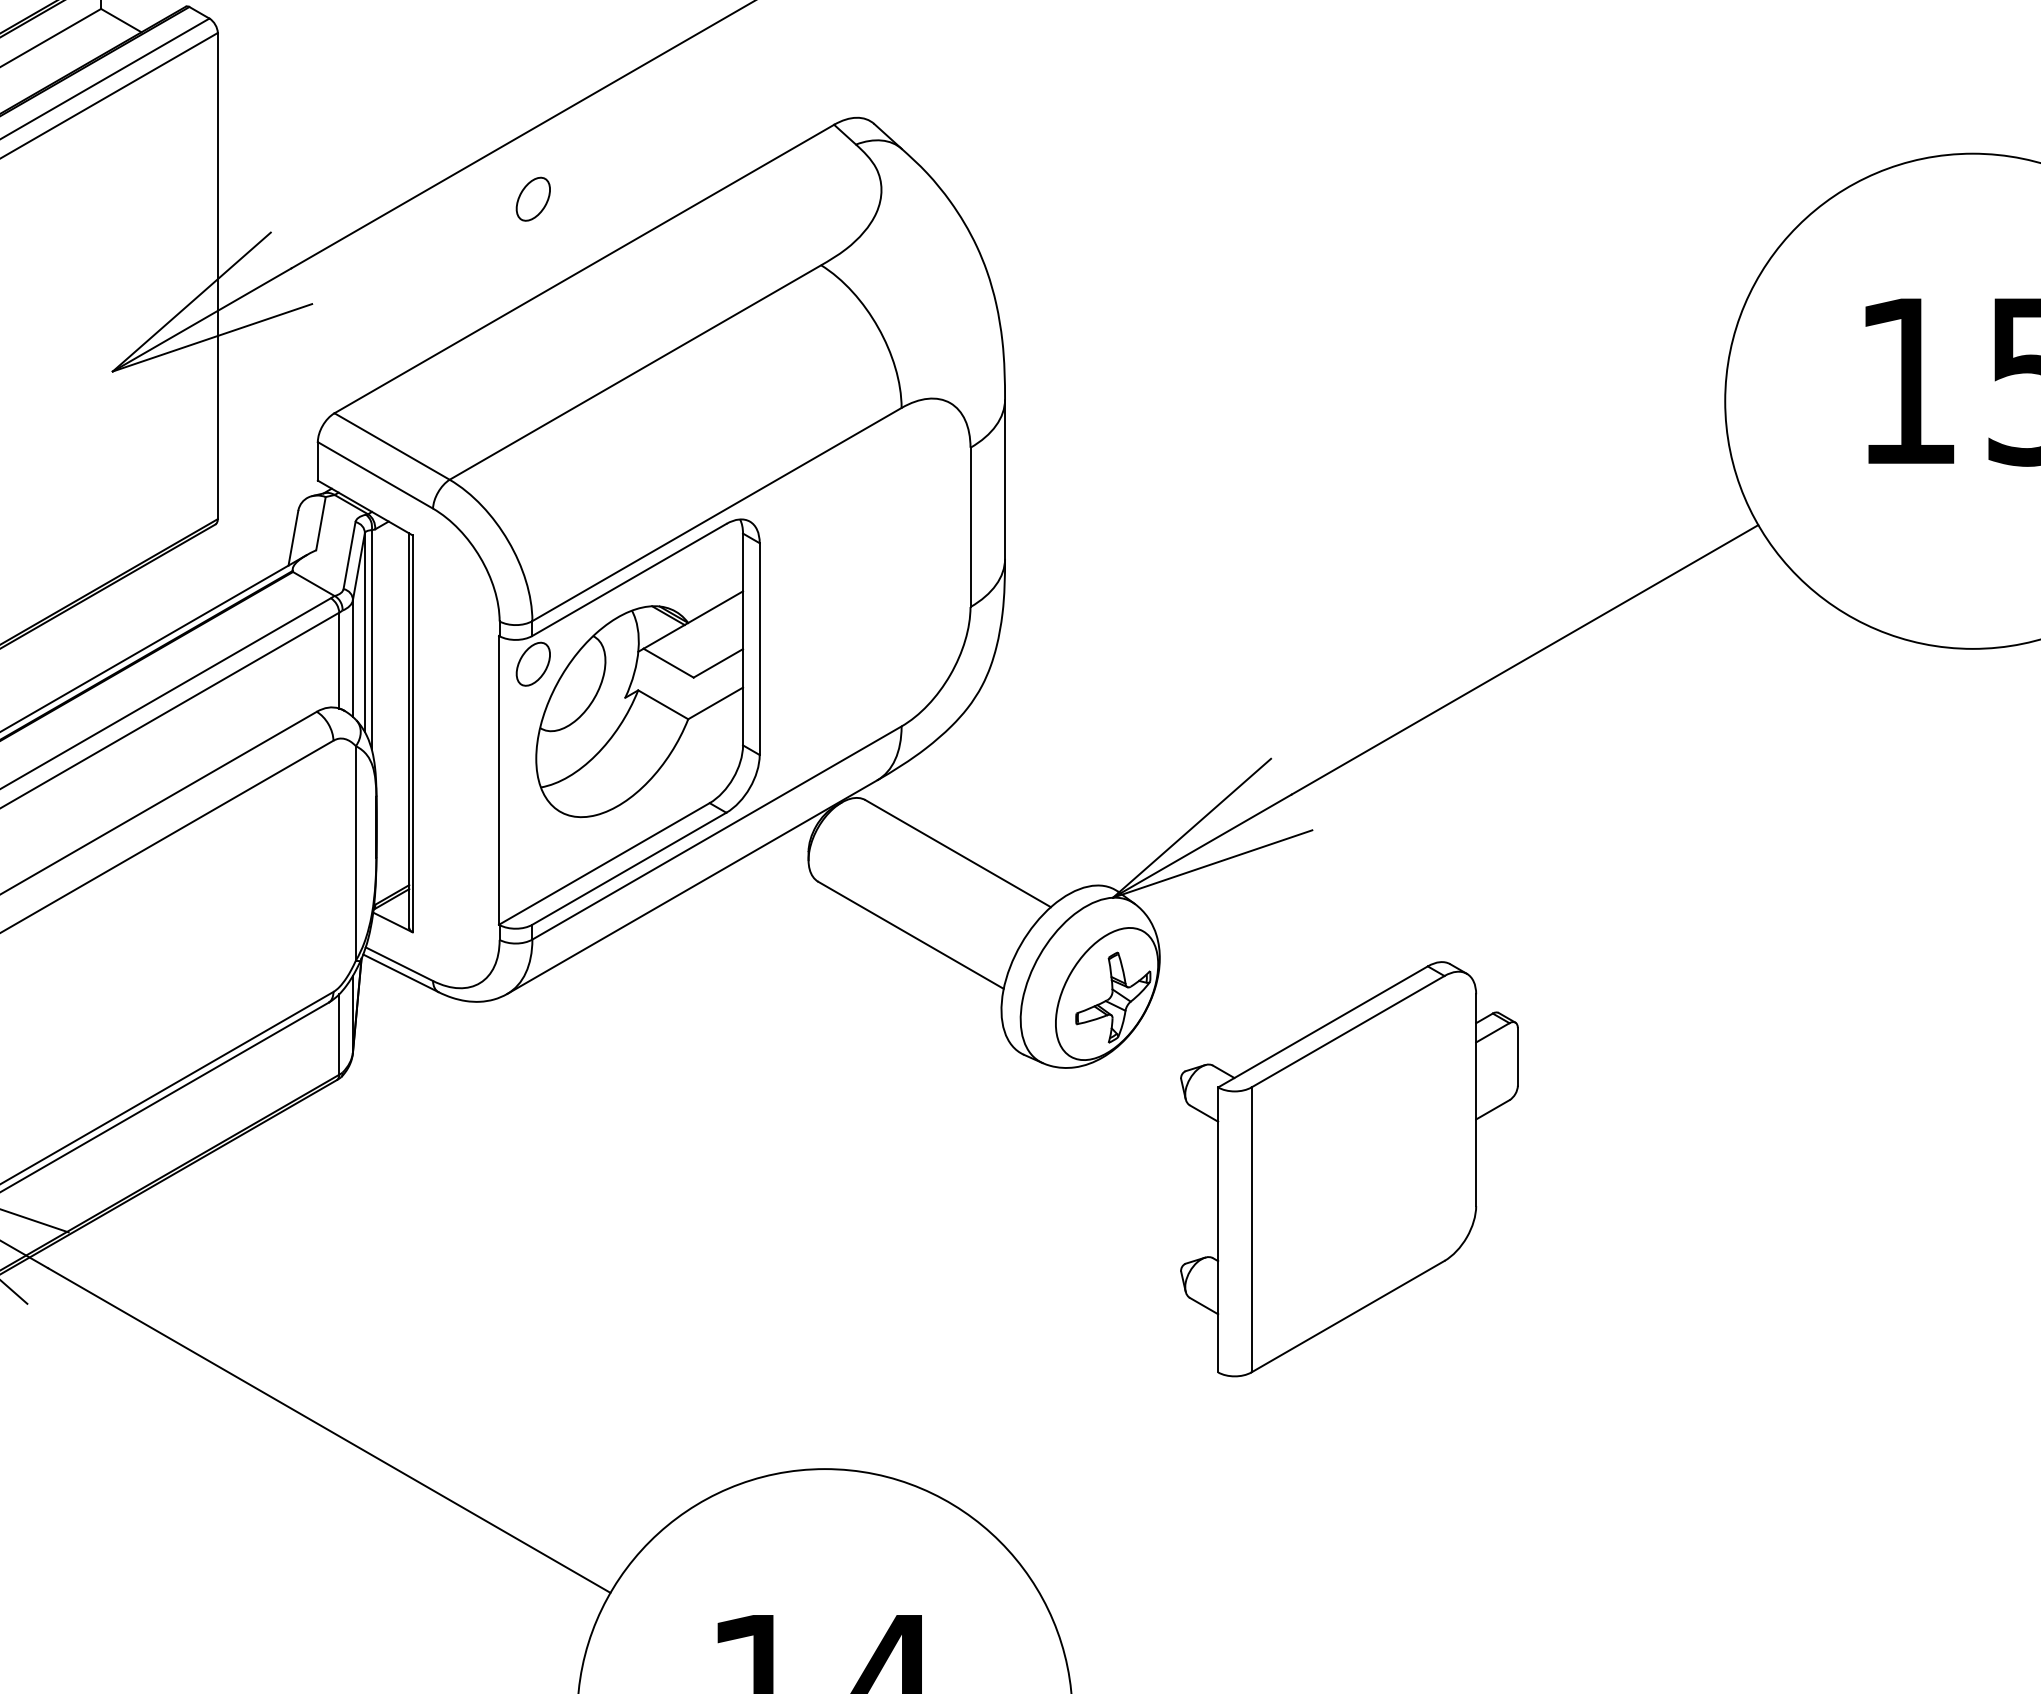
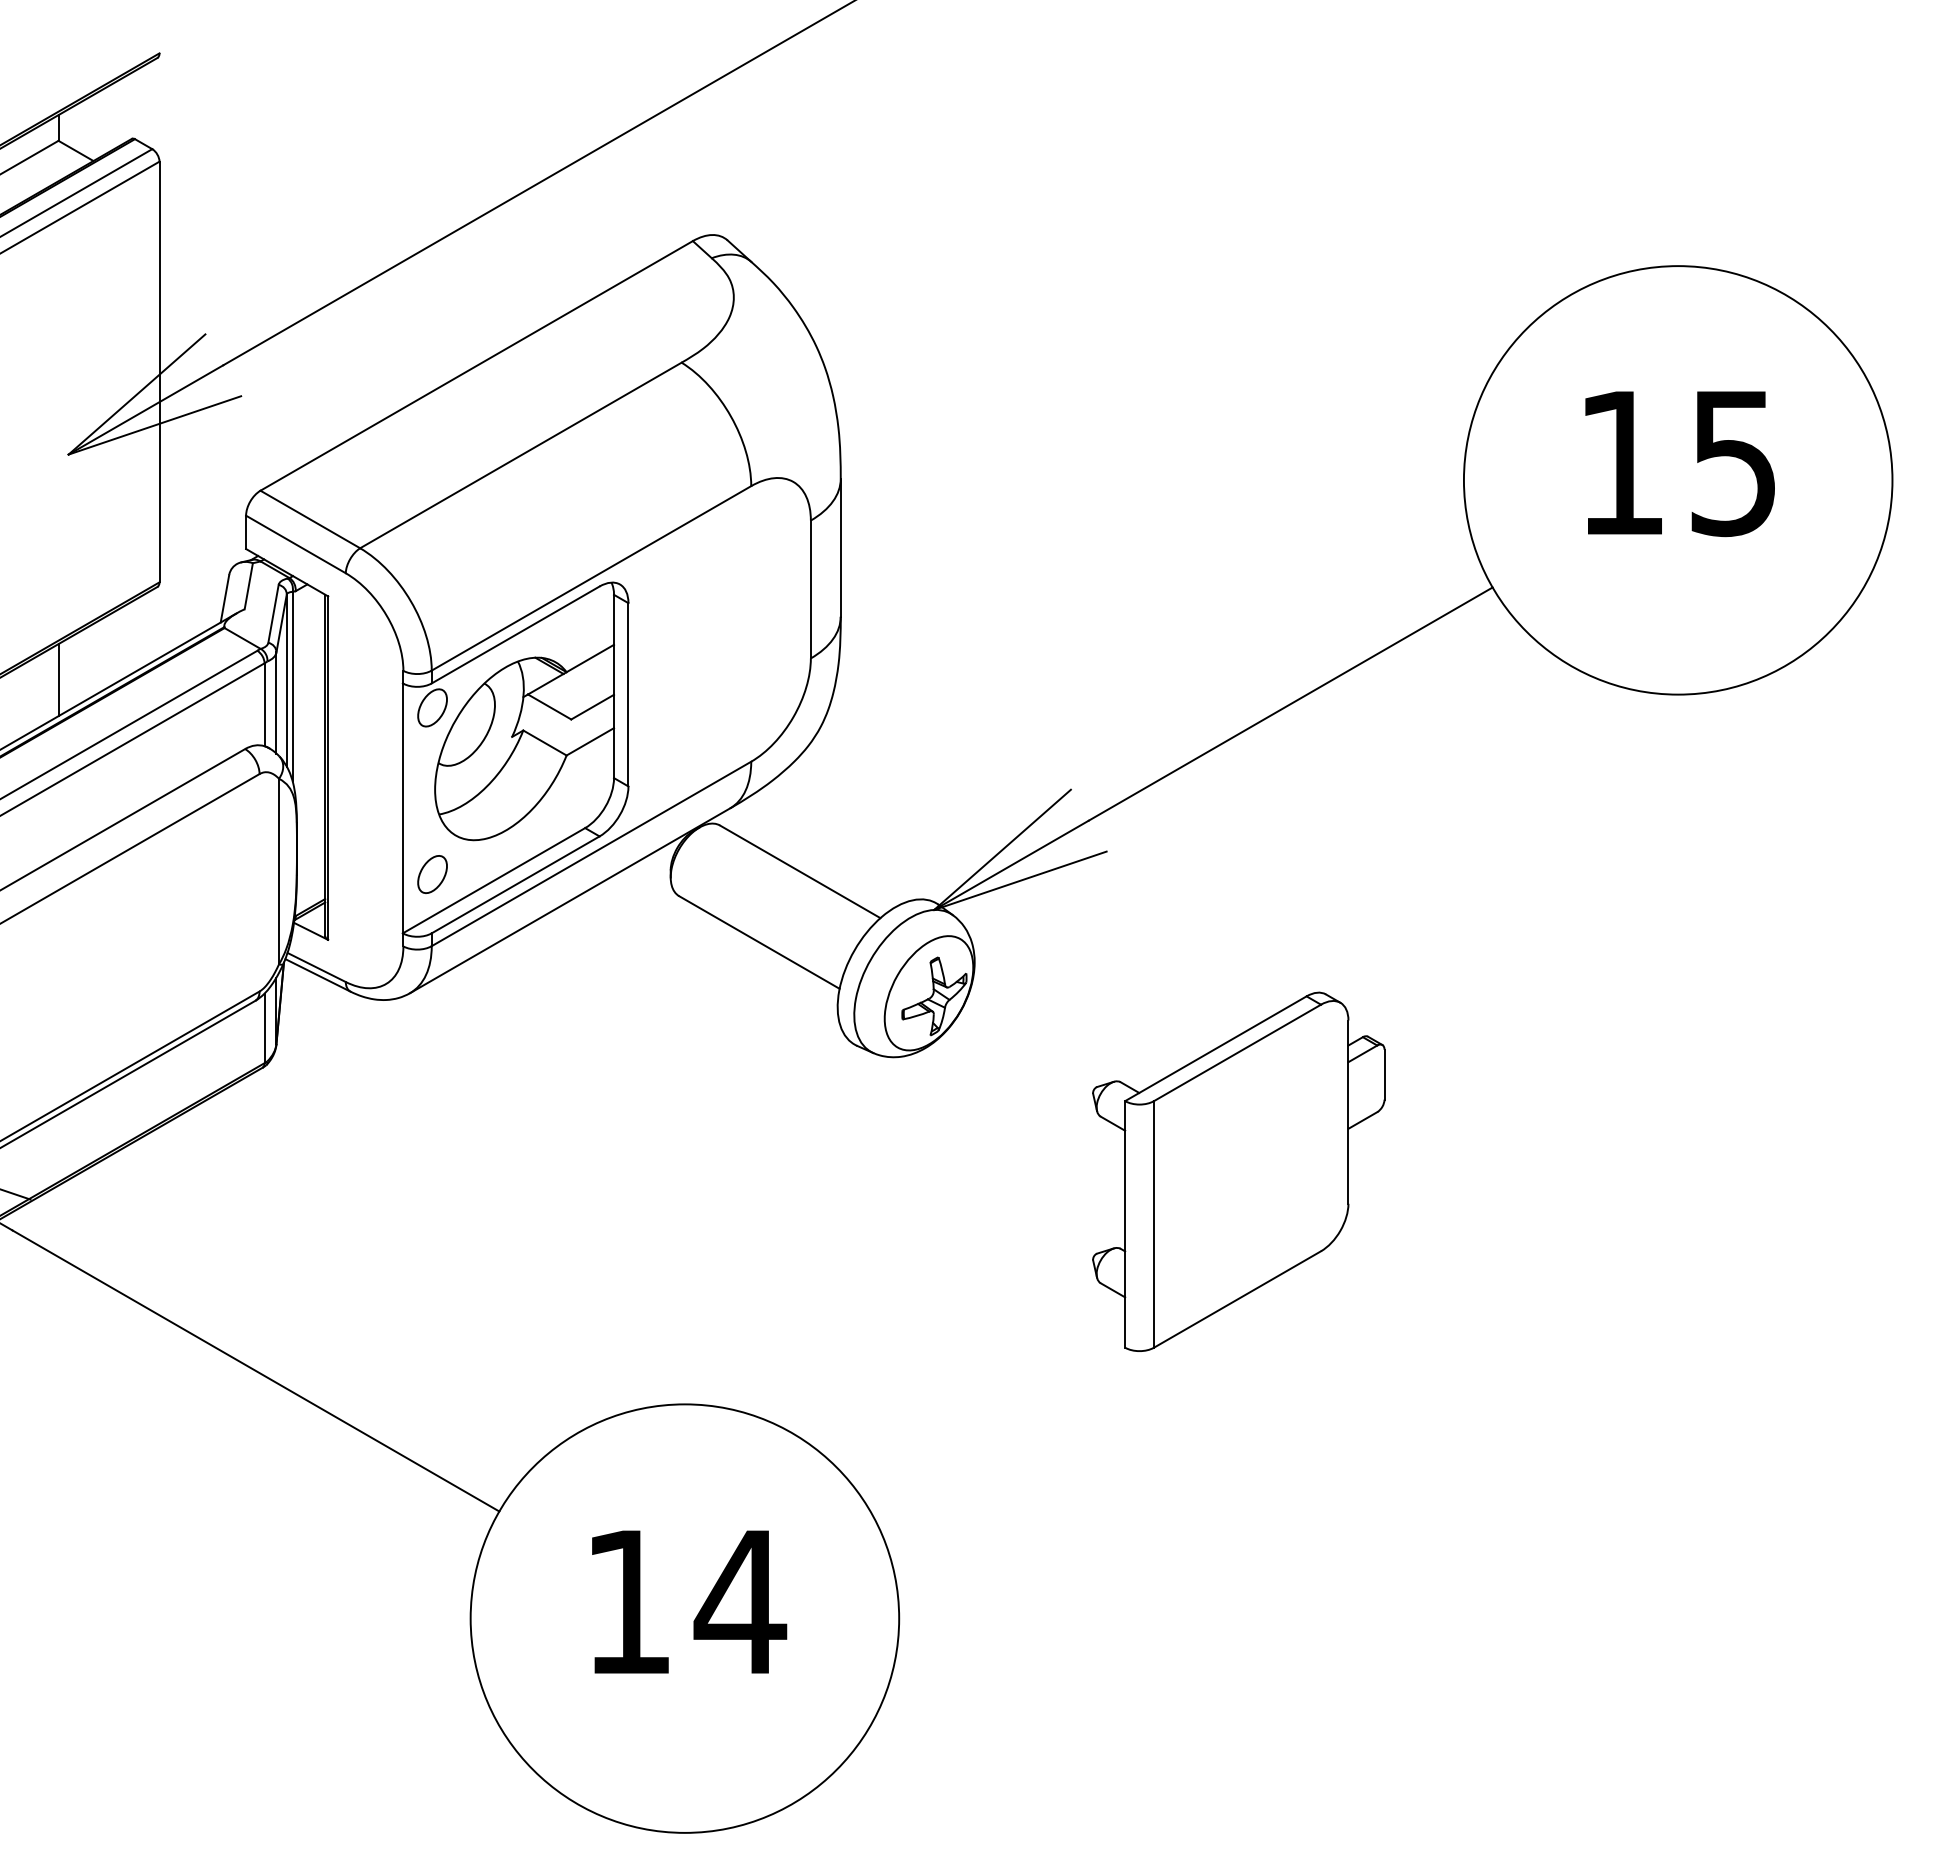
part: (533, 199) -> (432, 874), moved
line: (101, 632) -> (58, 680), added
part: (1349, 1168) -> (1238, 1171), moved

